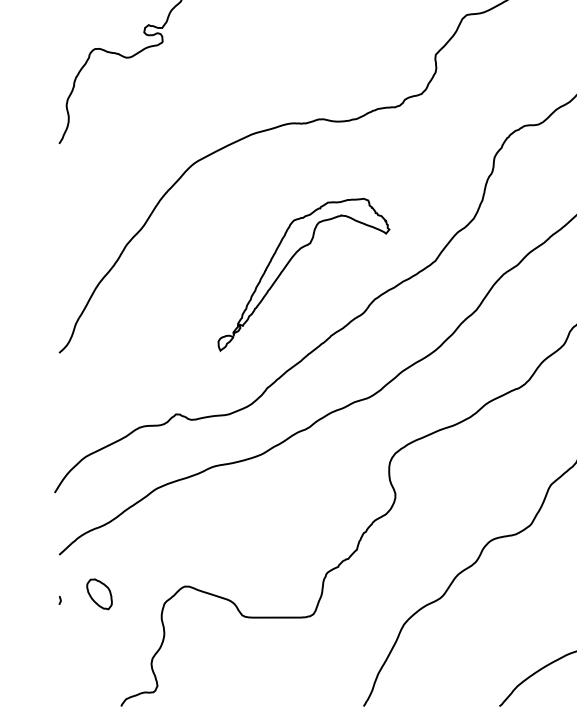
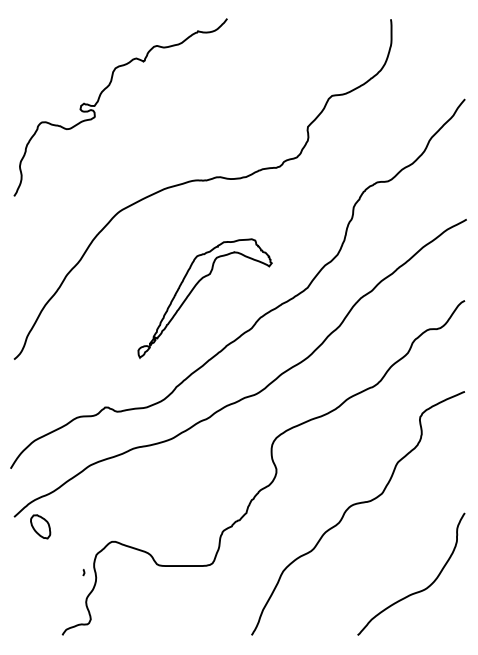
part: (99, 593) -> (40, 526), moved
curve: (59, 600) -> (83, 572), moved

